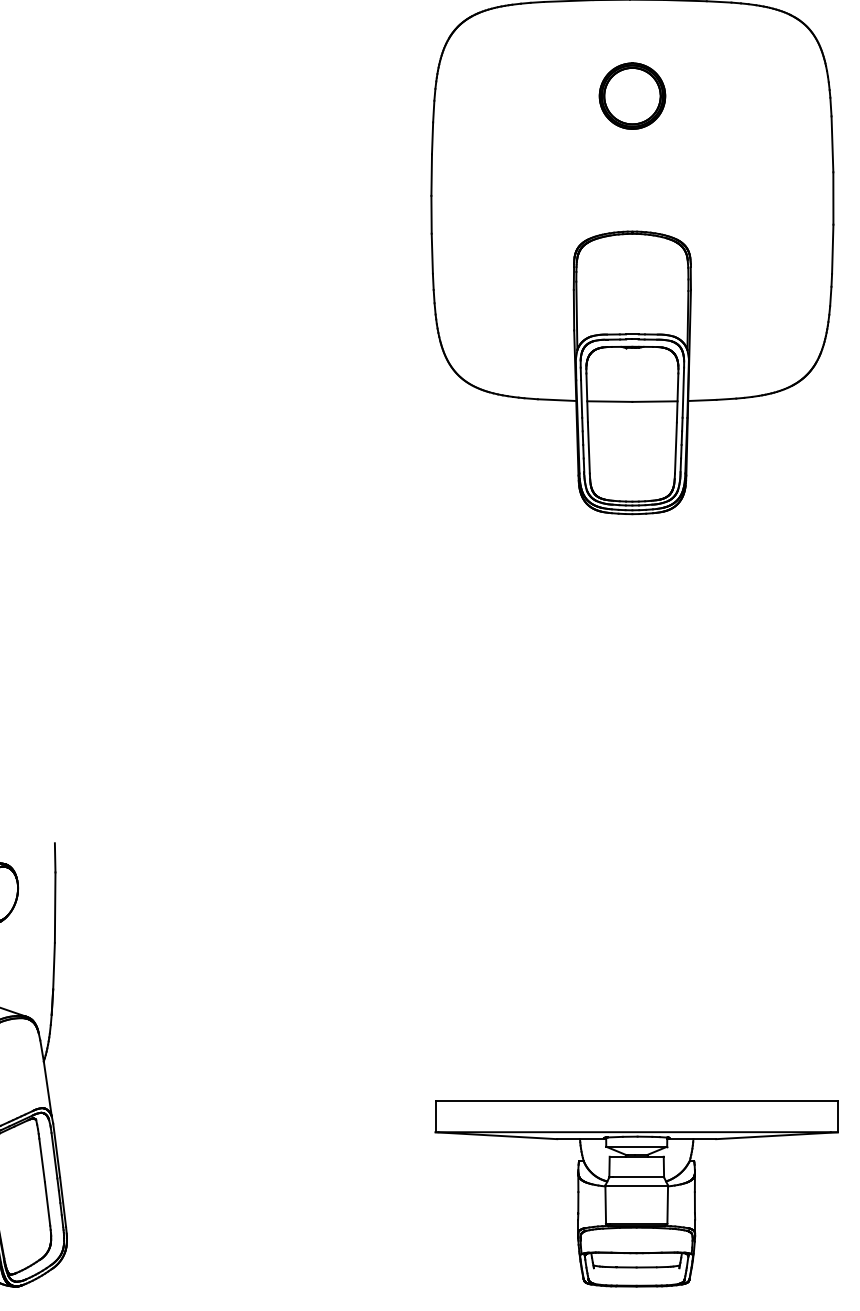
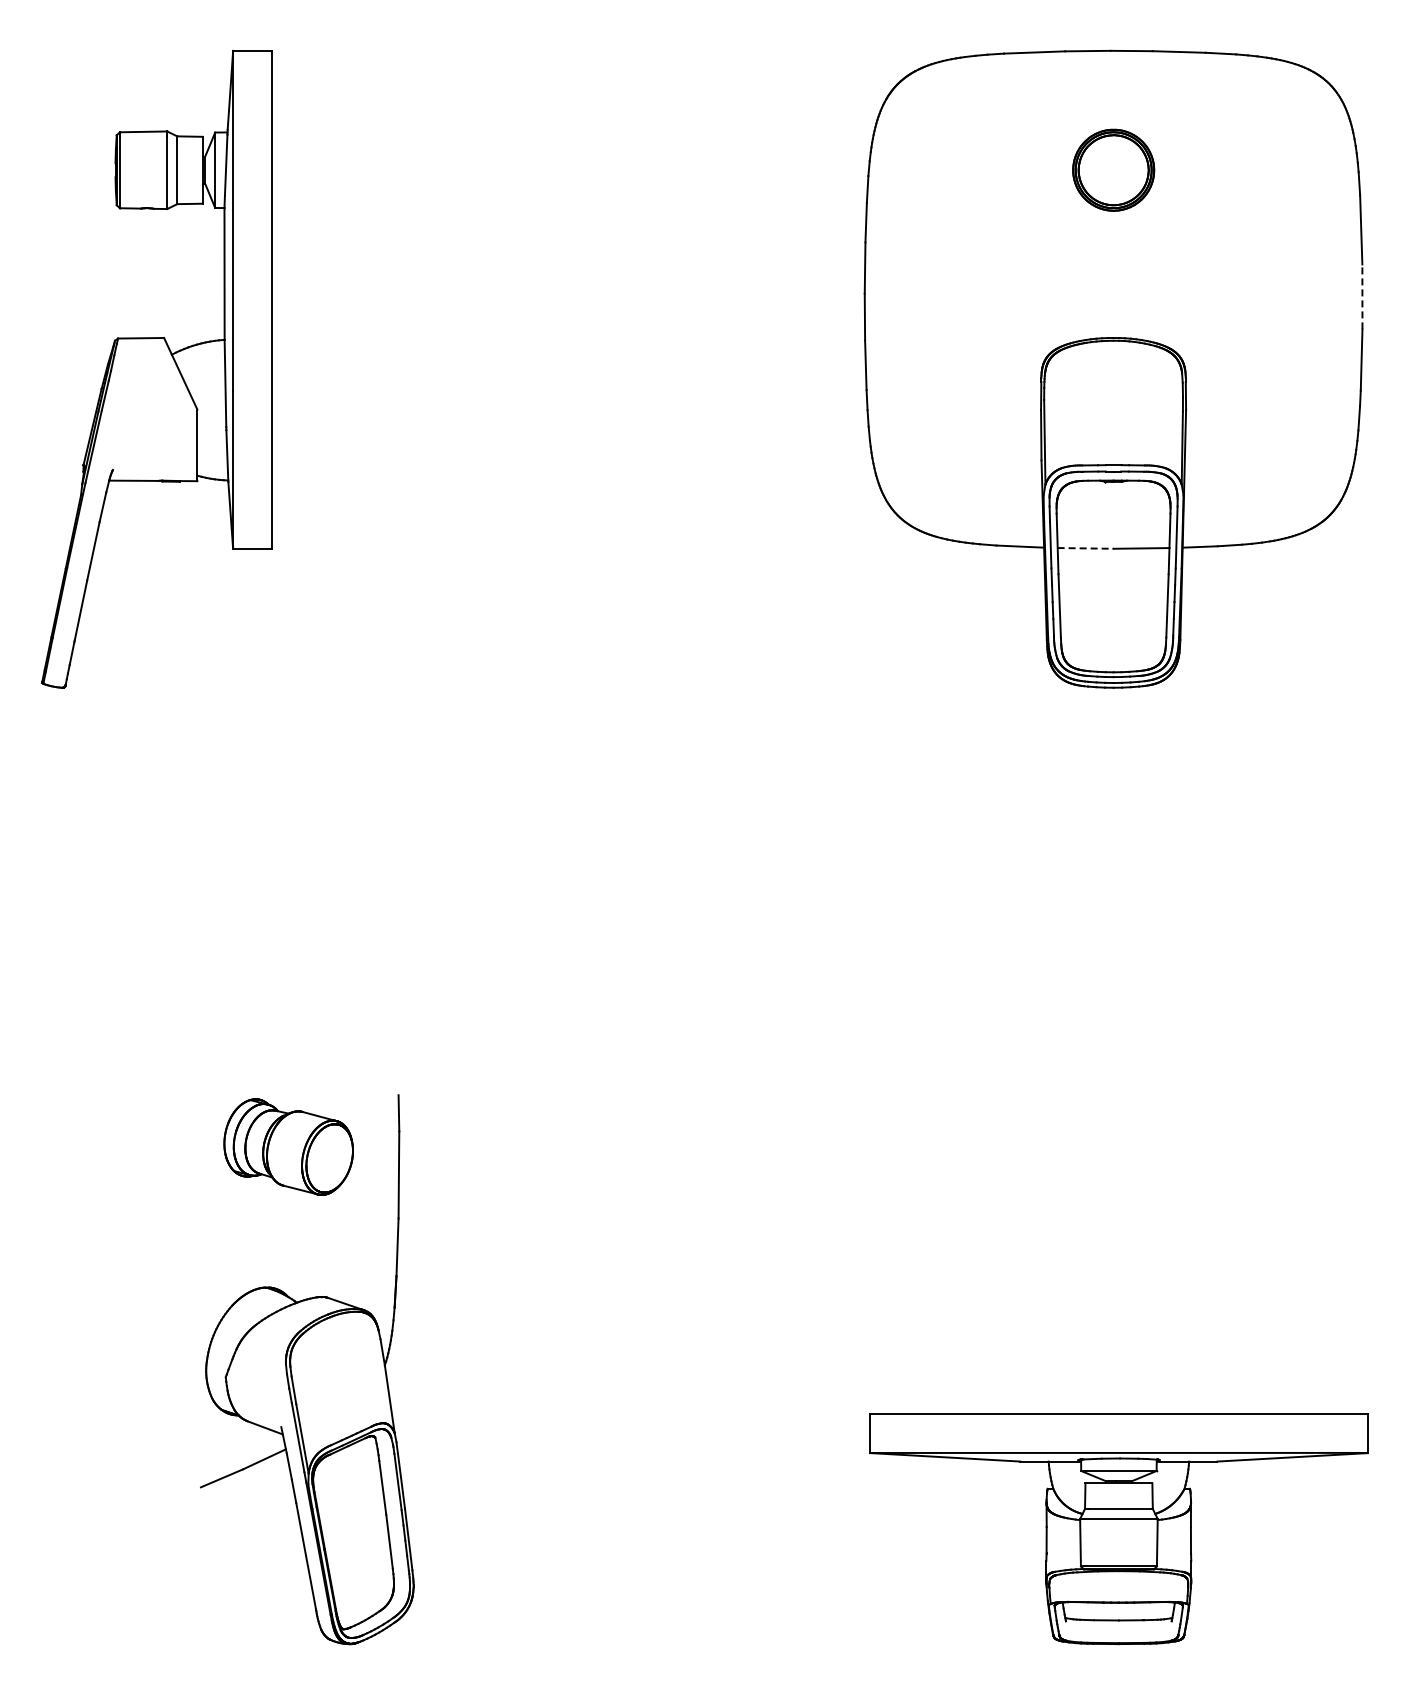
line: (833, 198) -> (1362, 296), solid -> dashed
line: (609, 401) -> (1085, 548), solid -> dashed

